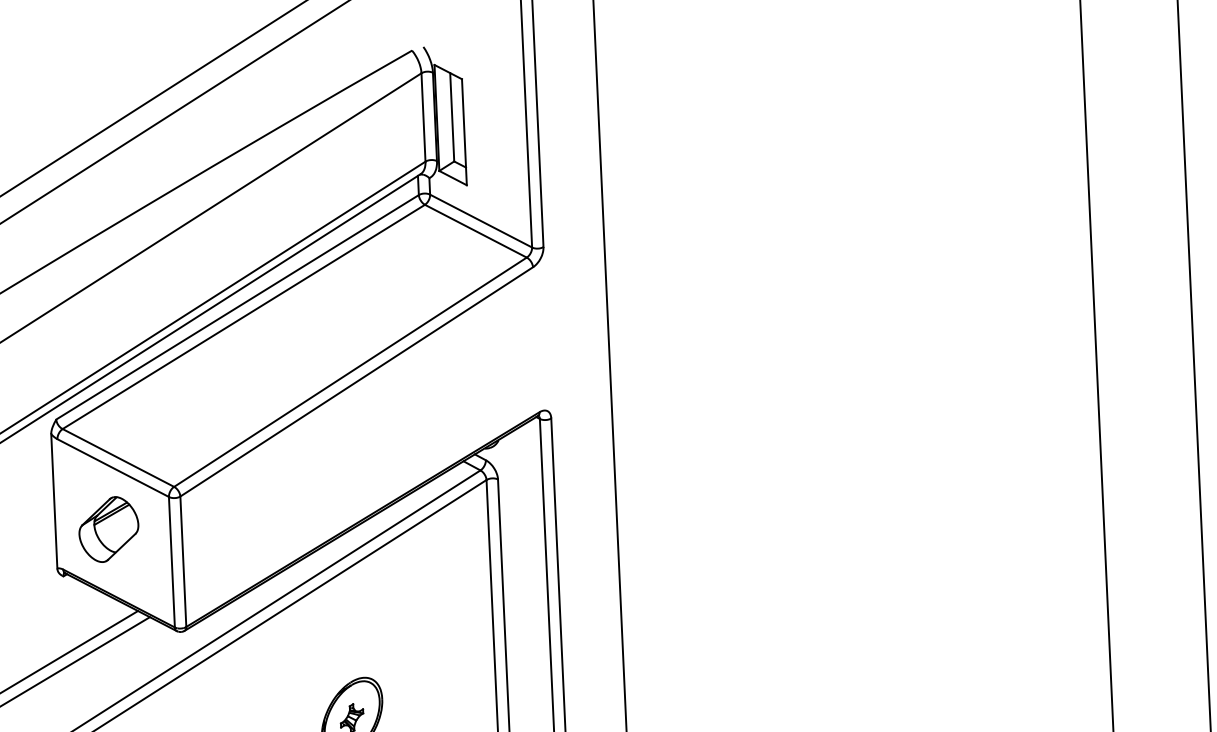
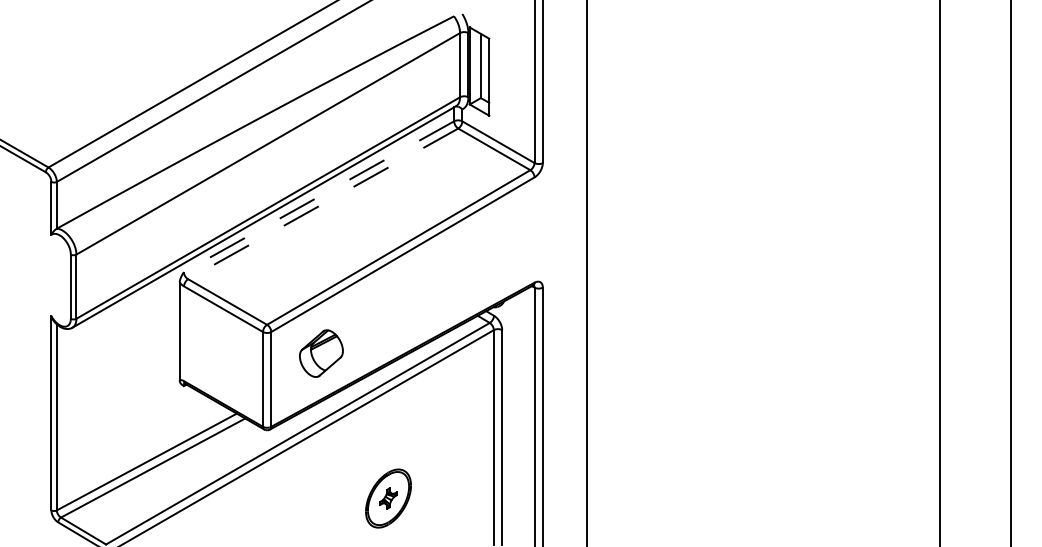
line: (238, 306) -> (319, 196), solid -> dashed
line: (244, 316) -> (323, 203), solid -> dashed
part: (109, 529) -> (321, 353), moved

